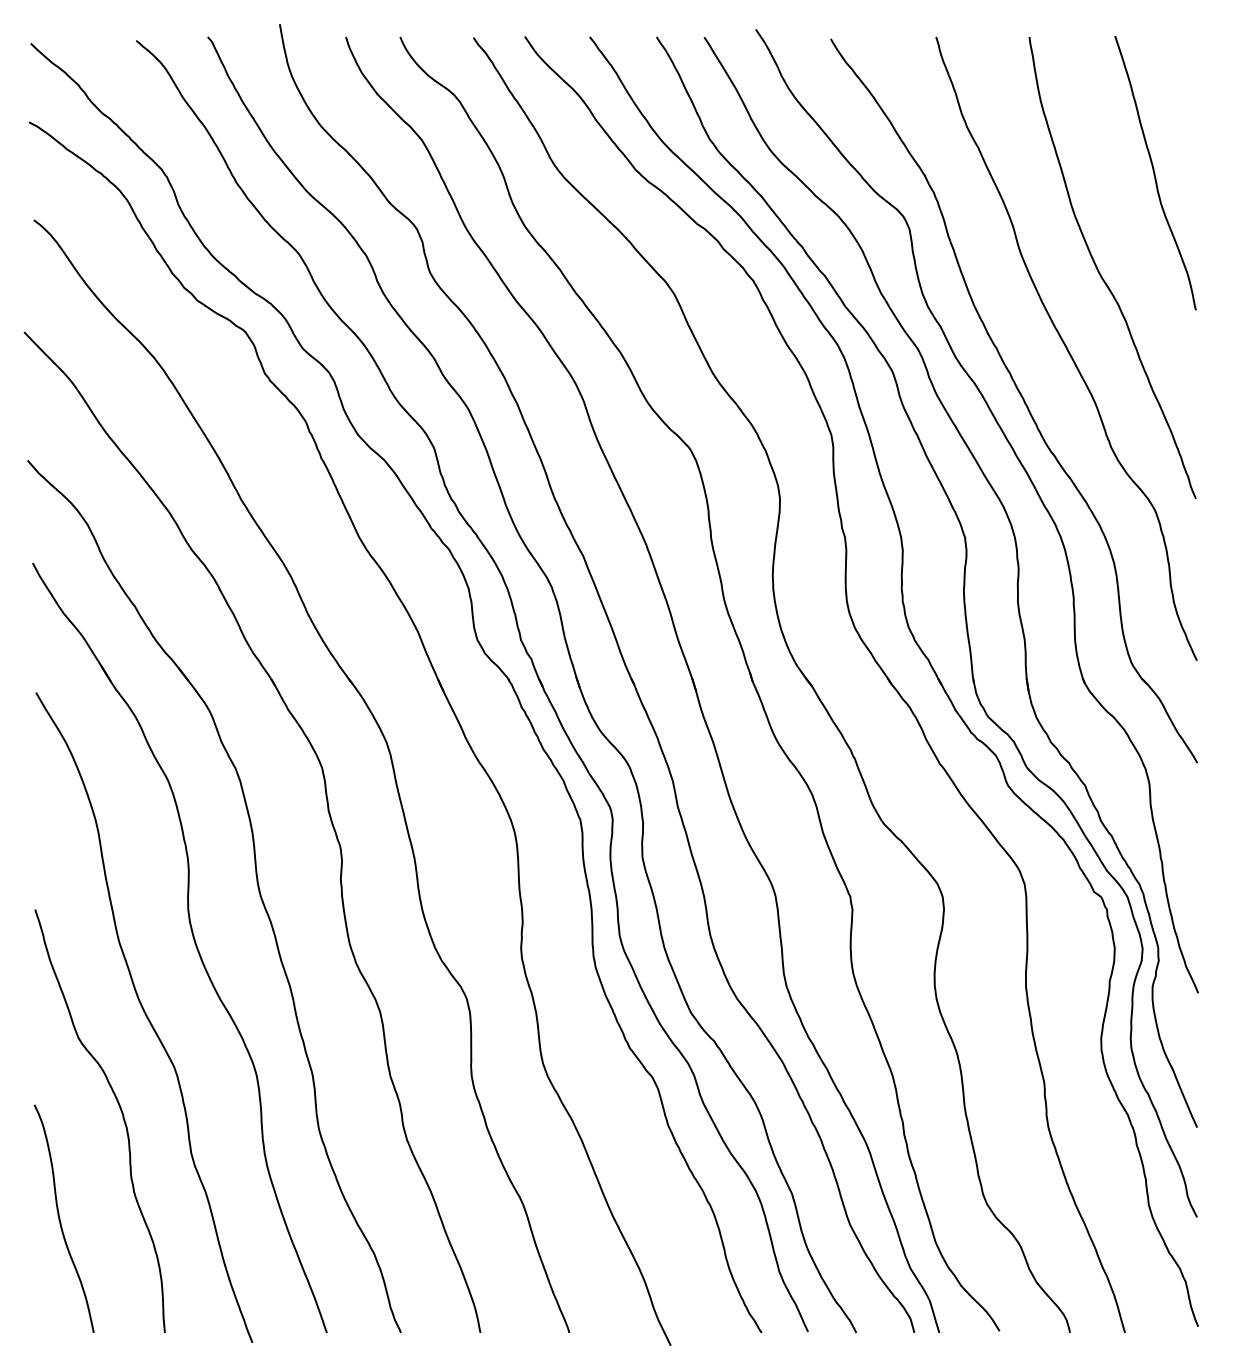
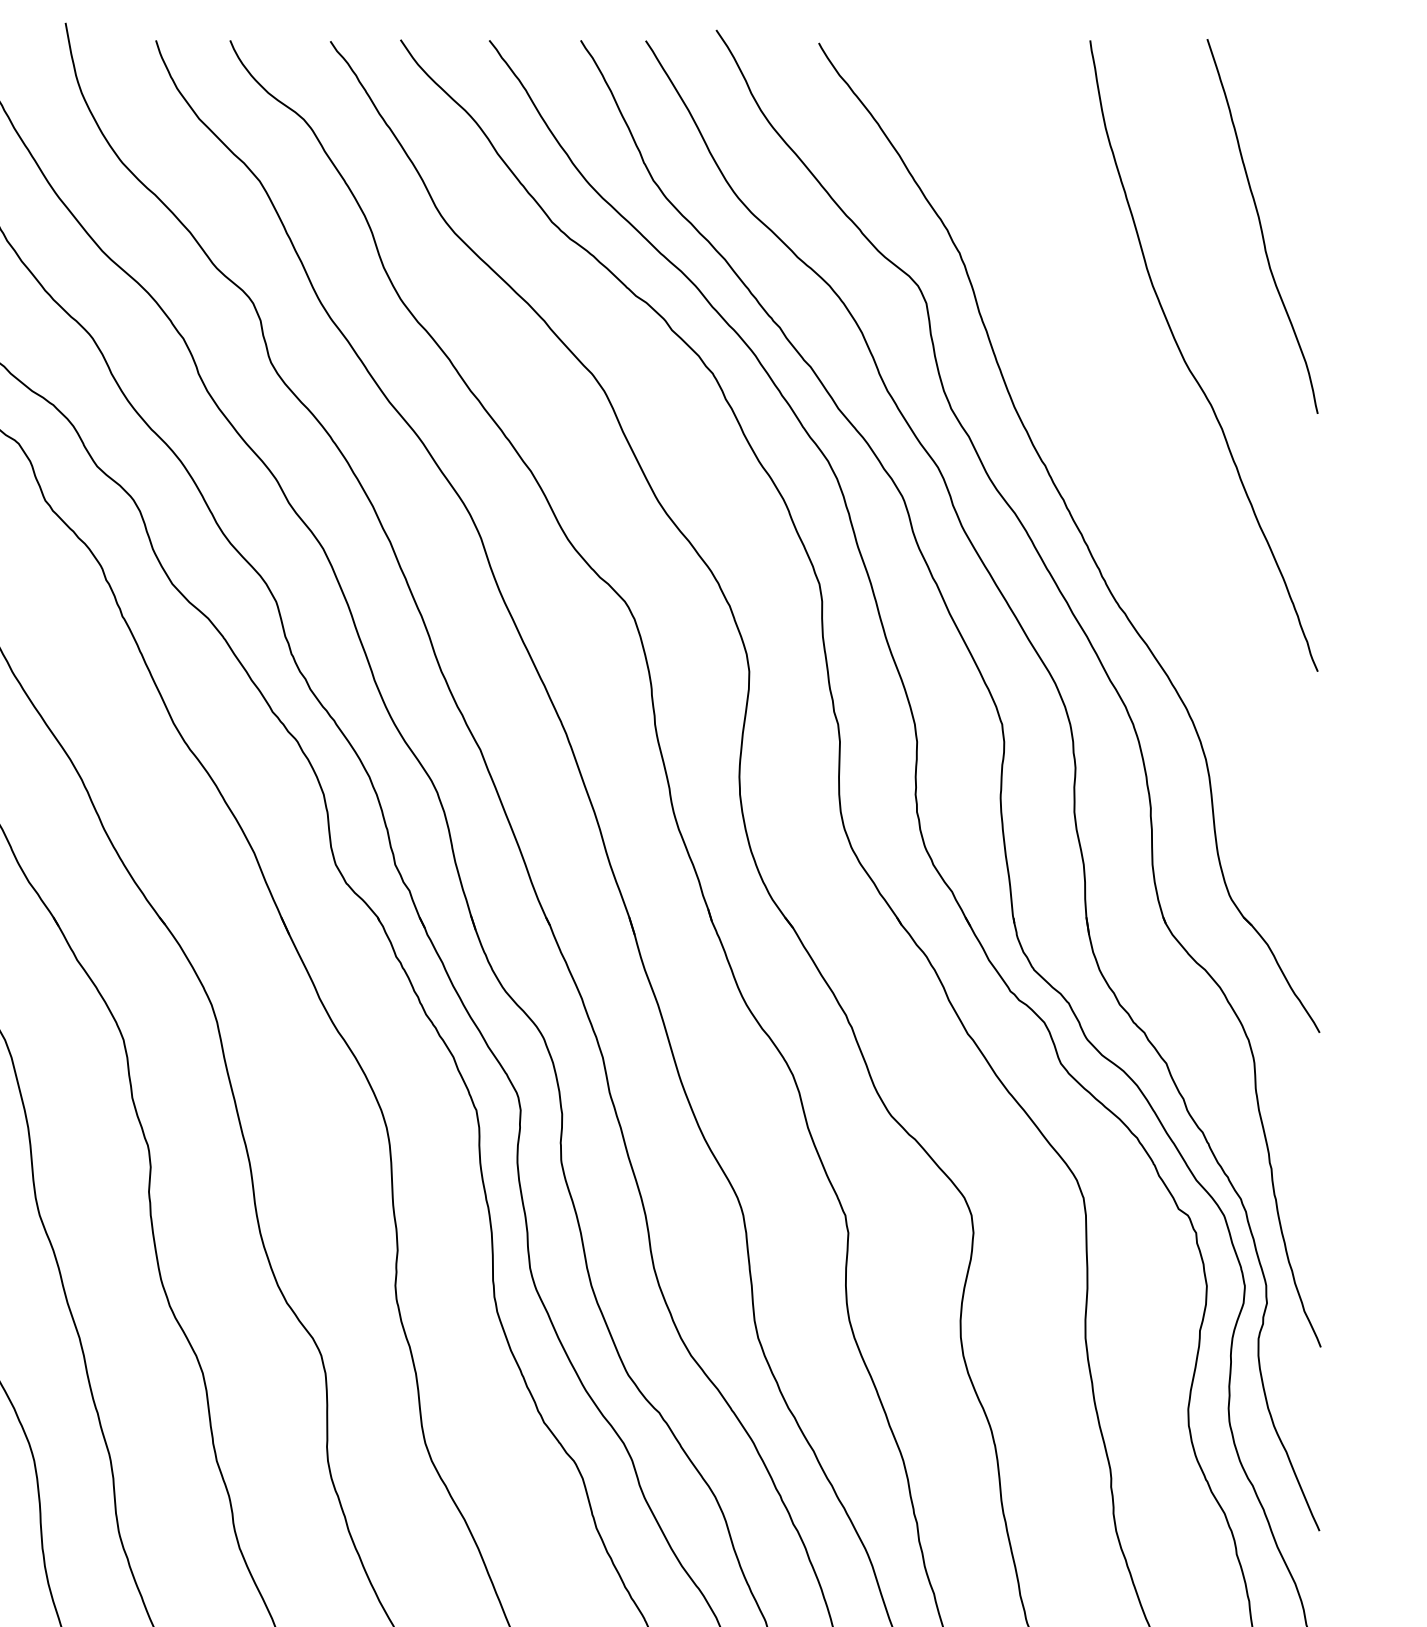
curve: (1066, 348) -> (1140, 466), removed

